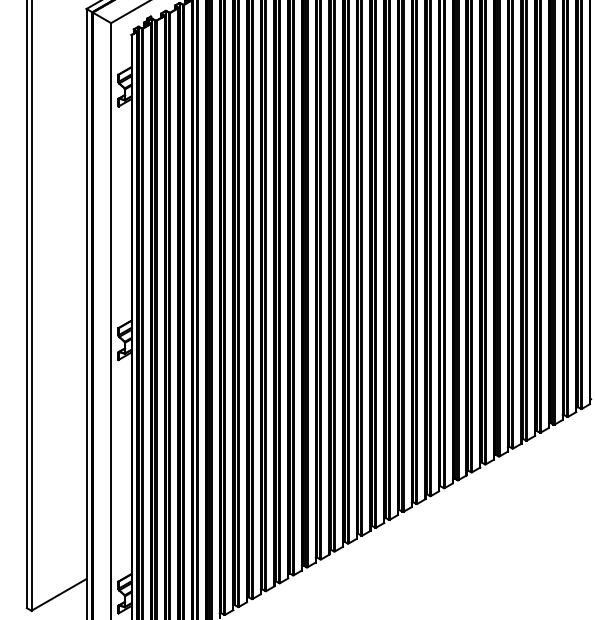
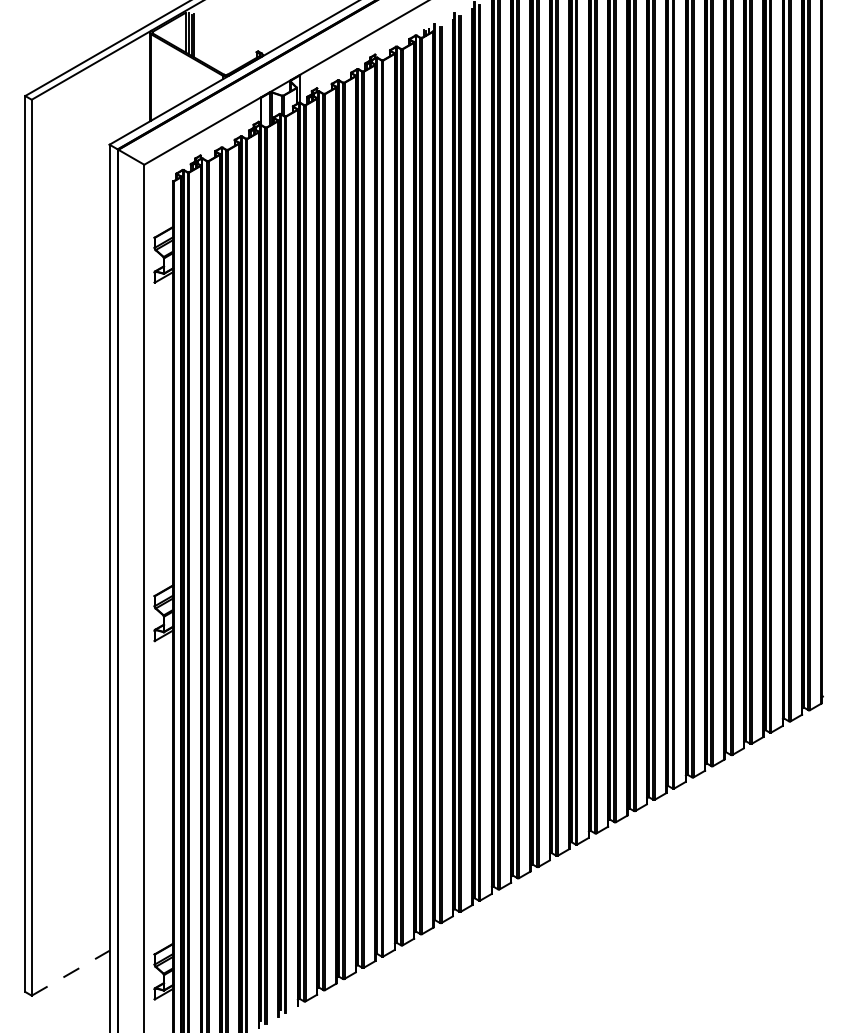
line: (58, 595) -> (70, 973), solid -> dashed

